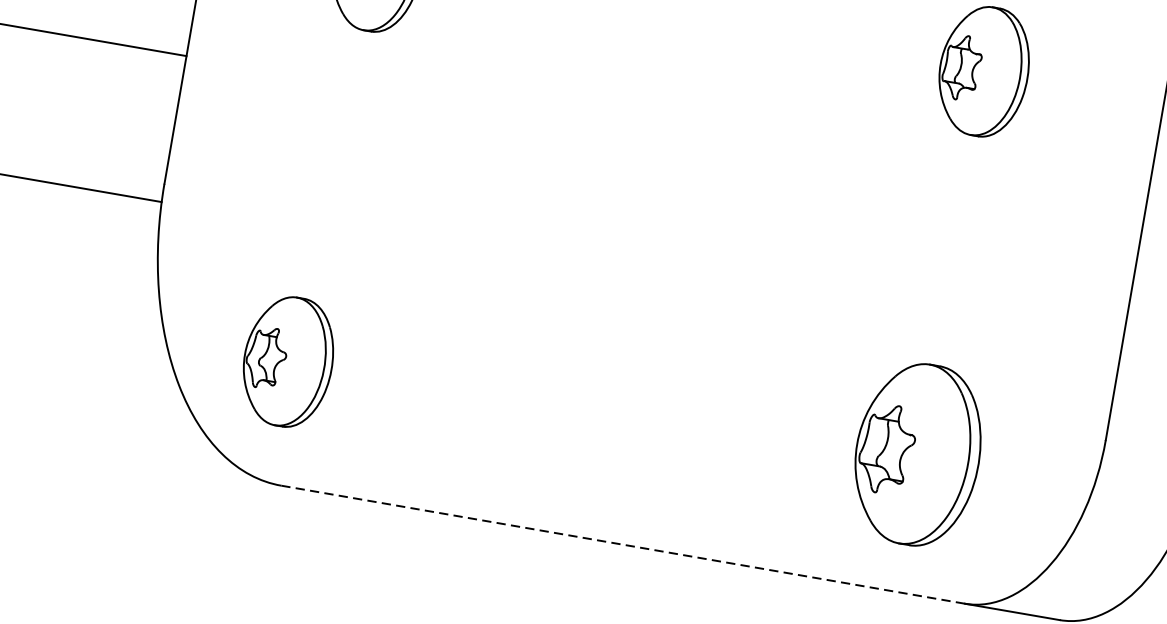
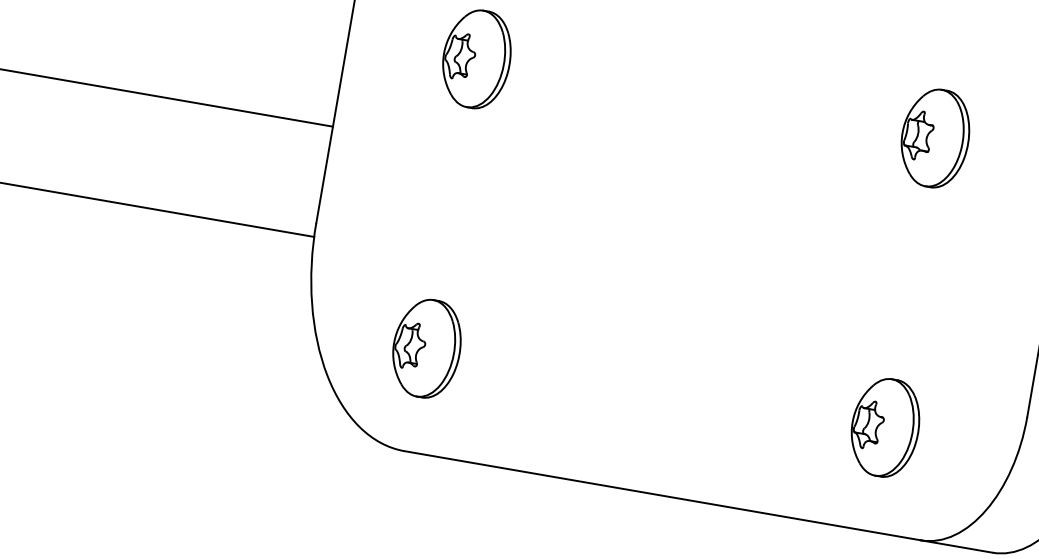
part: (287, 361) -> (426, 348), moved
part: (918, 454) -> (885, 427), size x0.71
line: (622, 544) -> (662, 495), dashed -> solid

